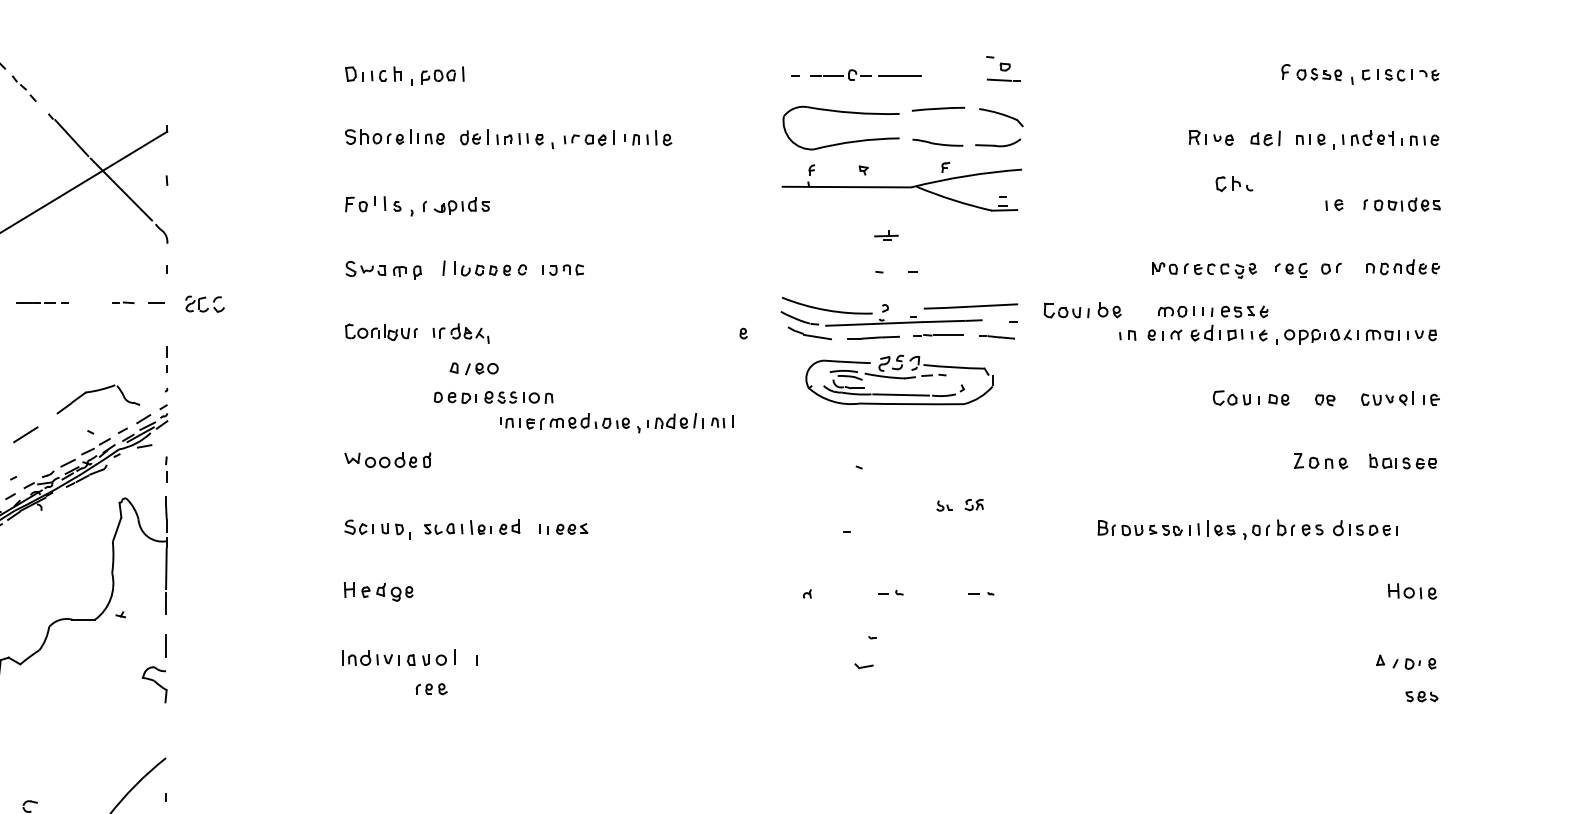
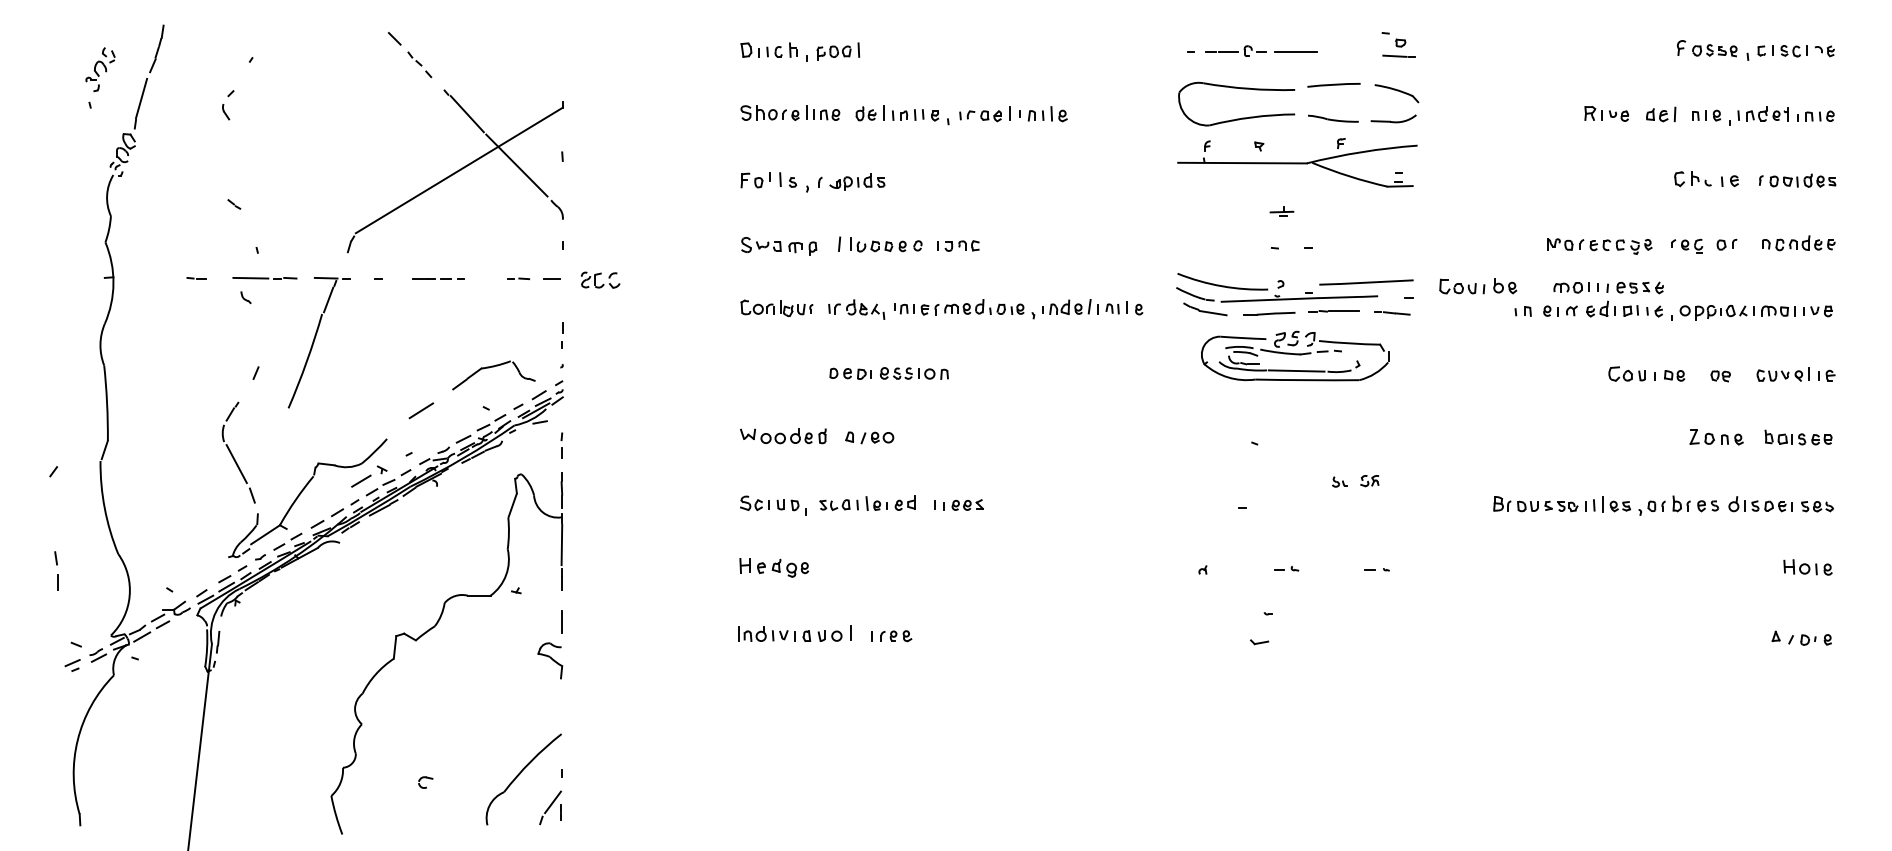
part: (1233, 184) -> (1692, 179), moved
part: (473, 368) -> (869, 437), moved
part: (615, 423) -> (1010, 309), moved
part: (431, 689) -> (896, 636), moved
part: (1421, 696) -> (1817, 506), moved

